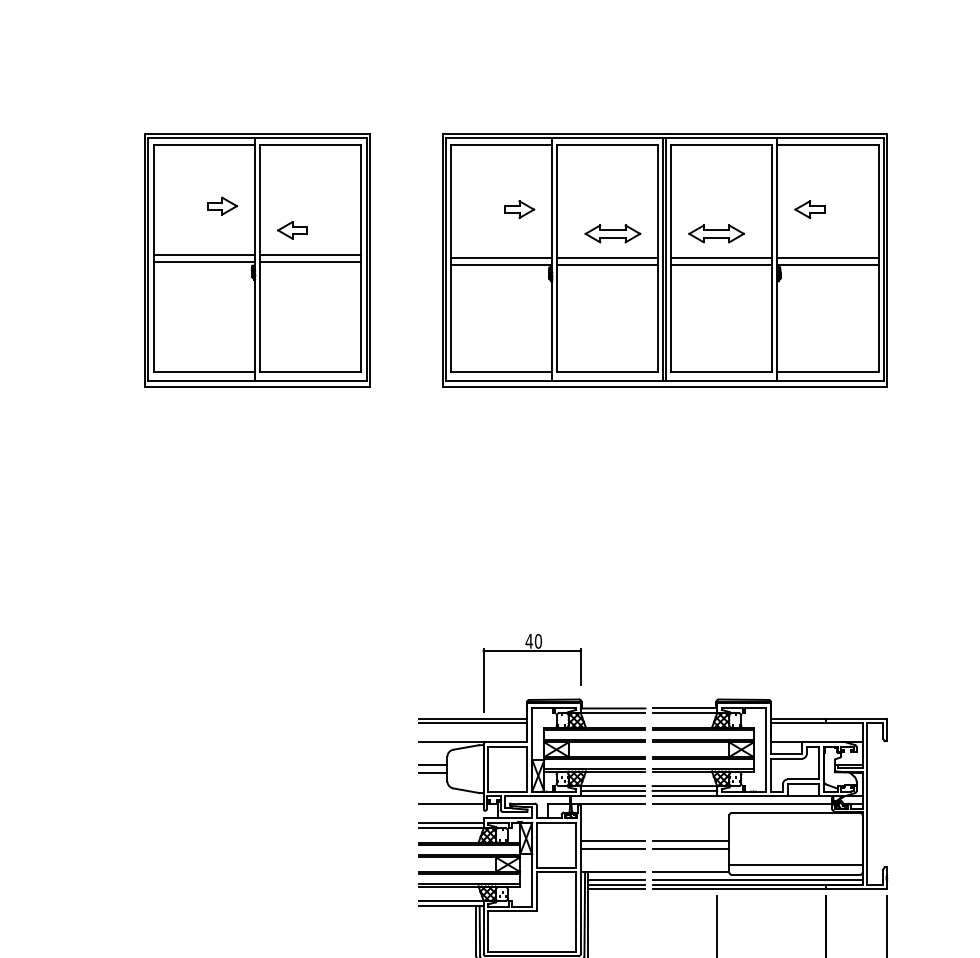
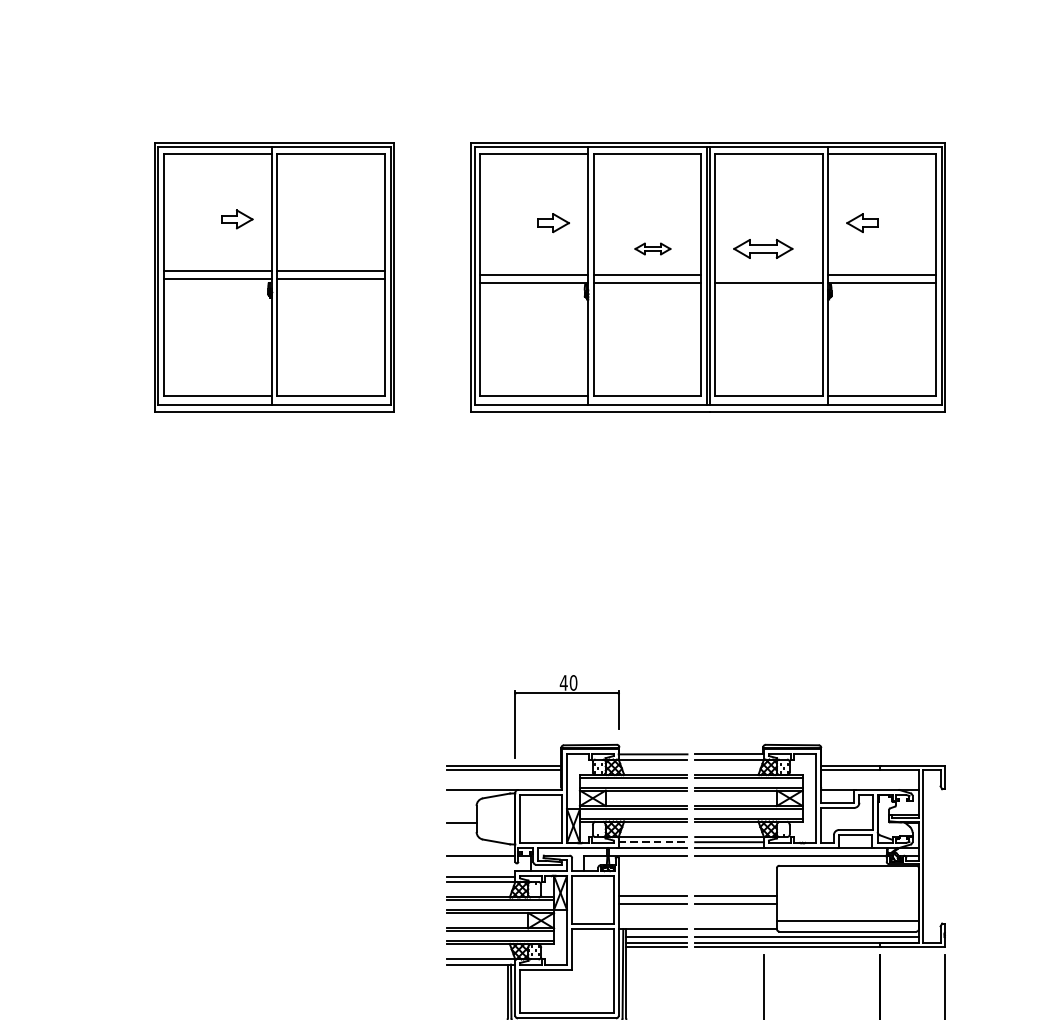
part: (292, 230) -> (311, 245), removed
part: (612, 233) -> (652, 248), size x0.6
line: (721, 258) -> (768, 275), removed
line: (433, 764) -> (461, 814), removed
line: (613, 790) -> (653, 841), solid -> dashed

